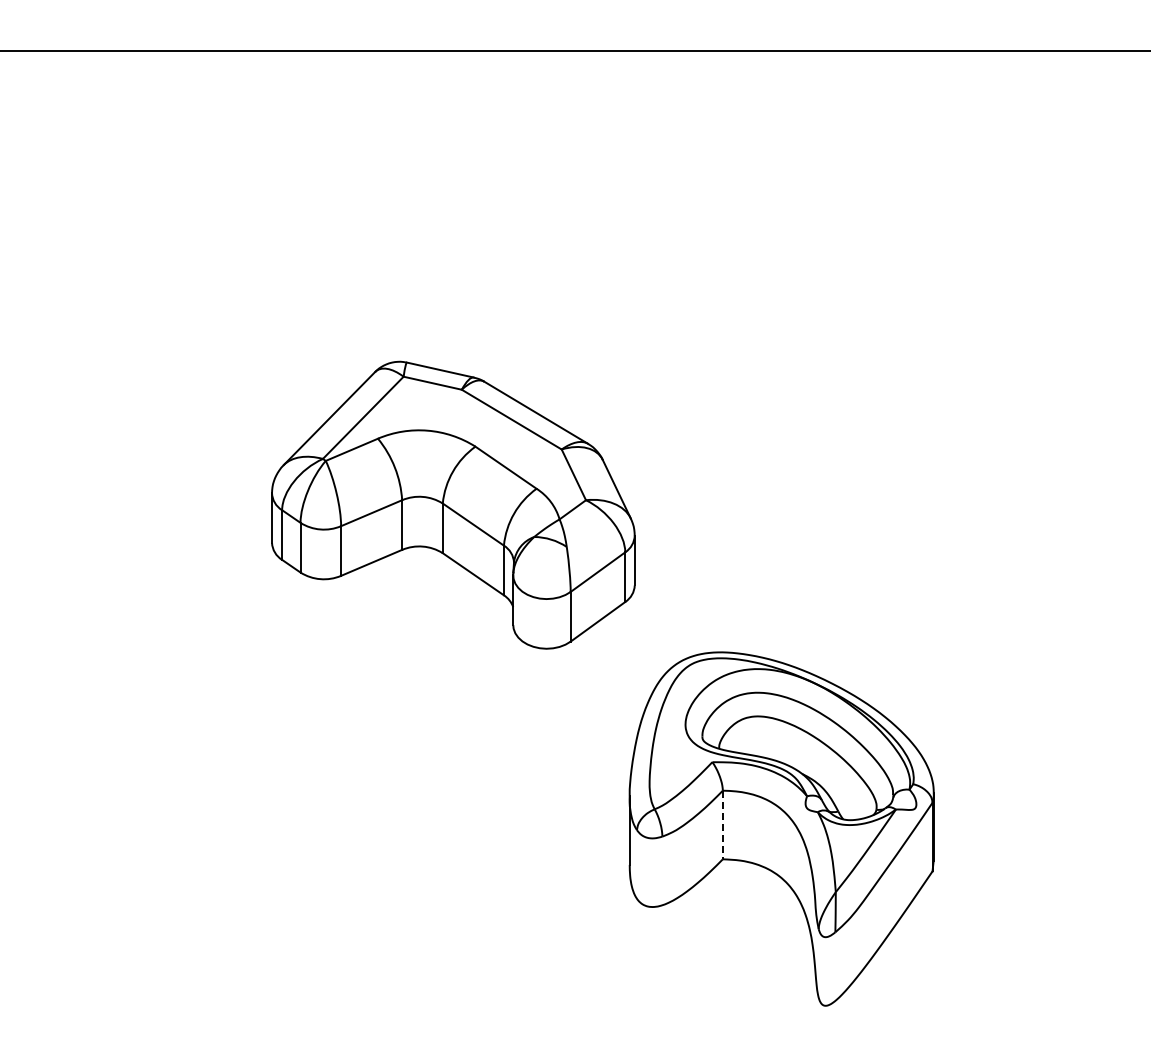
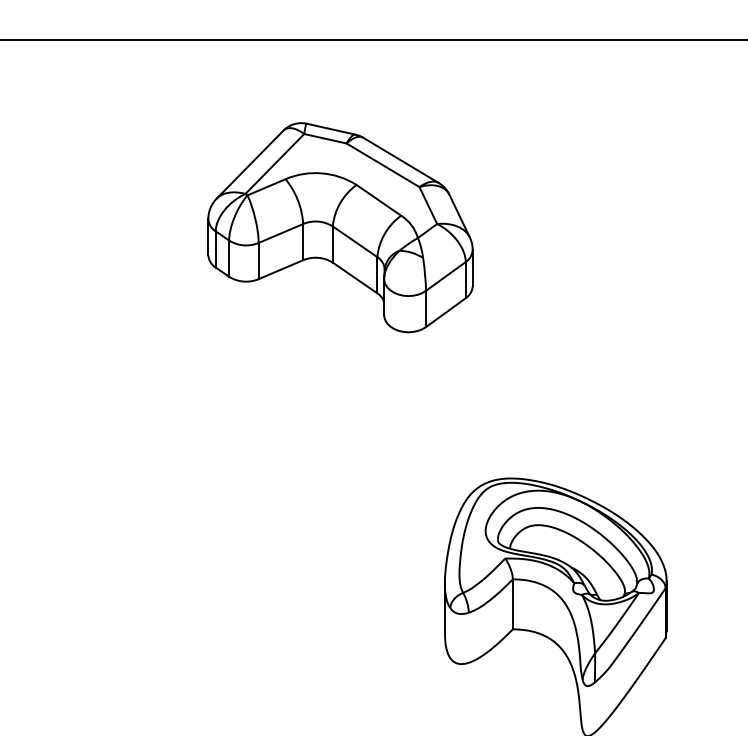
part: (453, 504) -> (340, 227), moved
line: (722, 825) -> (512, 604), dashed -> solid

